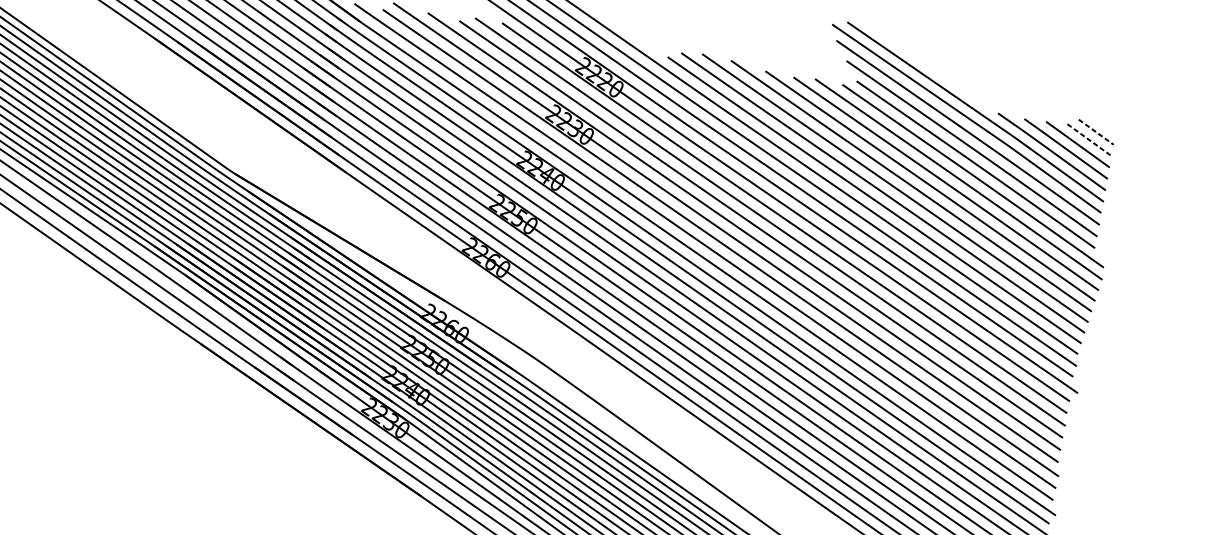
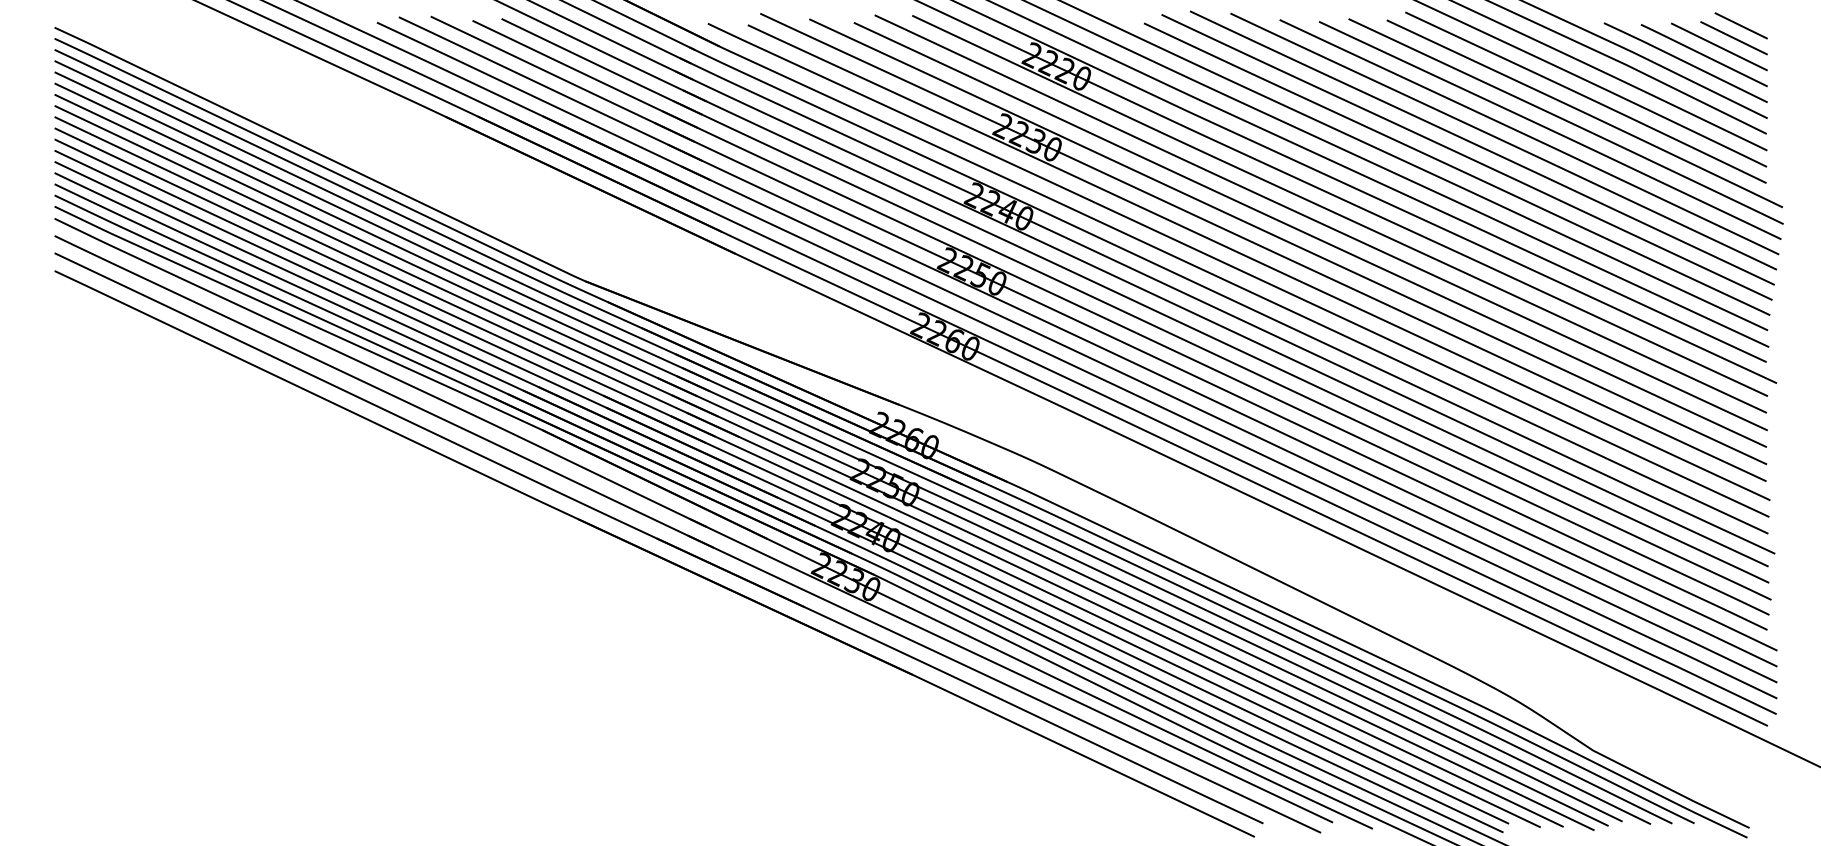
line: (1097, 132) -> (1742, 26), dashed -> solid
line: (1090, 140) -> (1735, 38), dashed -> solid

